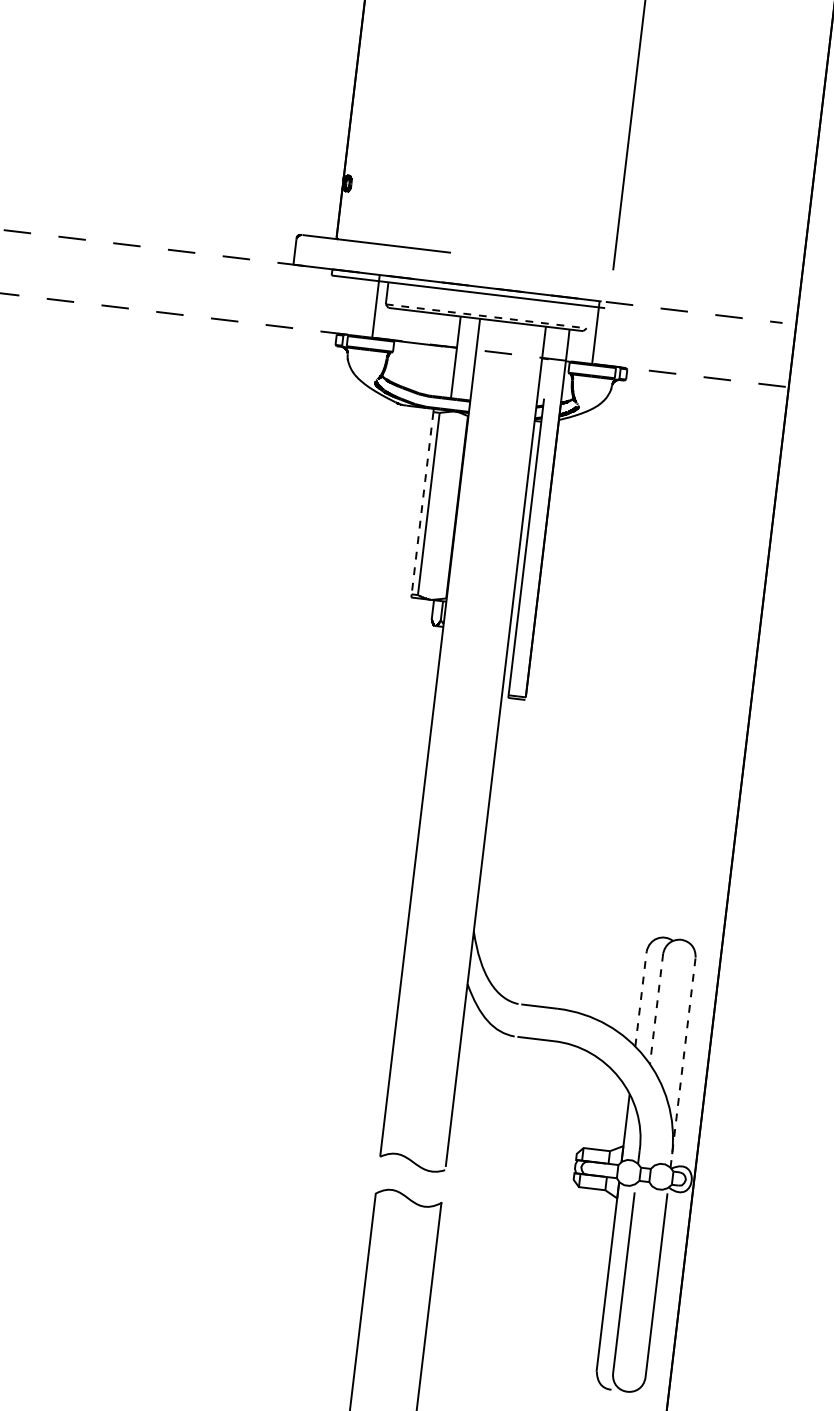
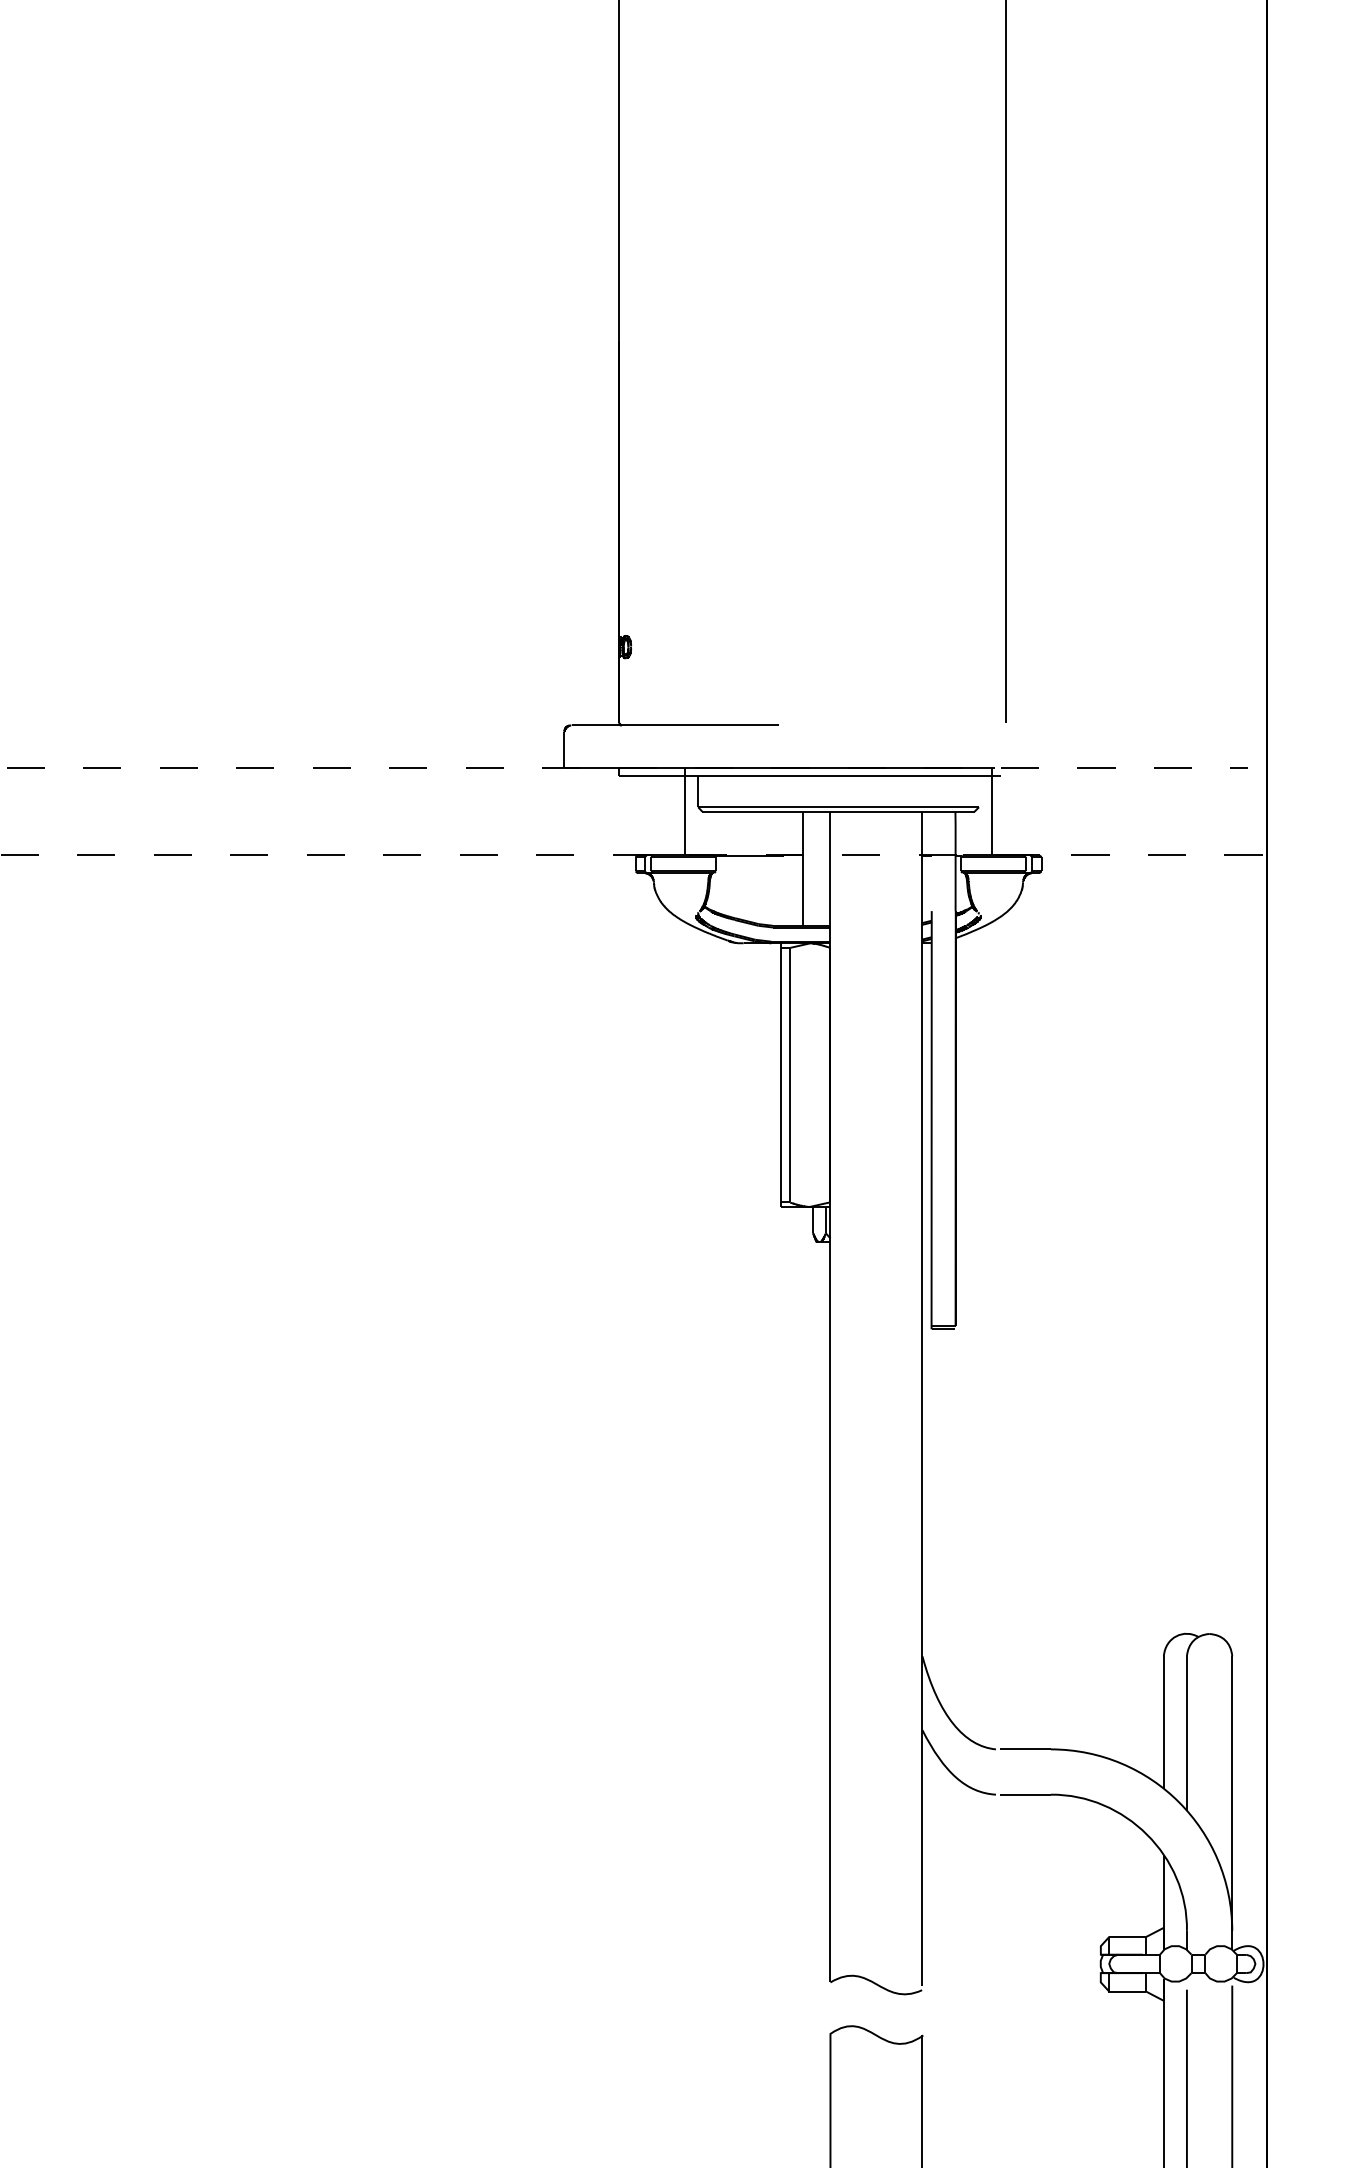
line: (486, 316) -> (839, 807), dashed -> solid
line: (422, 503) -> (781, 1075), dashed -> solid
line: (640, 998) -> (1163, 1721), dashed -> solid
line: (656, 1009) -> (1186, 1734), dashed -> solid
line: (683, 1063) -> (1232, 1803), dashed -> solid

